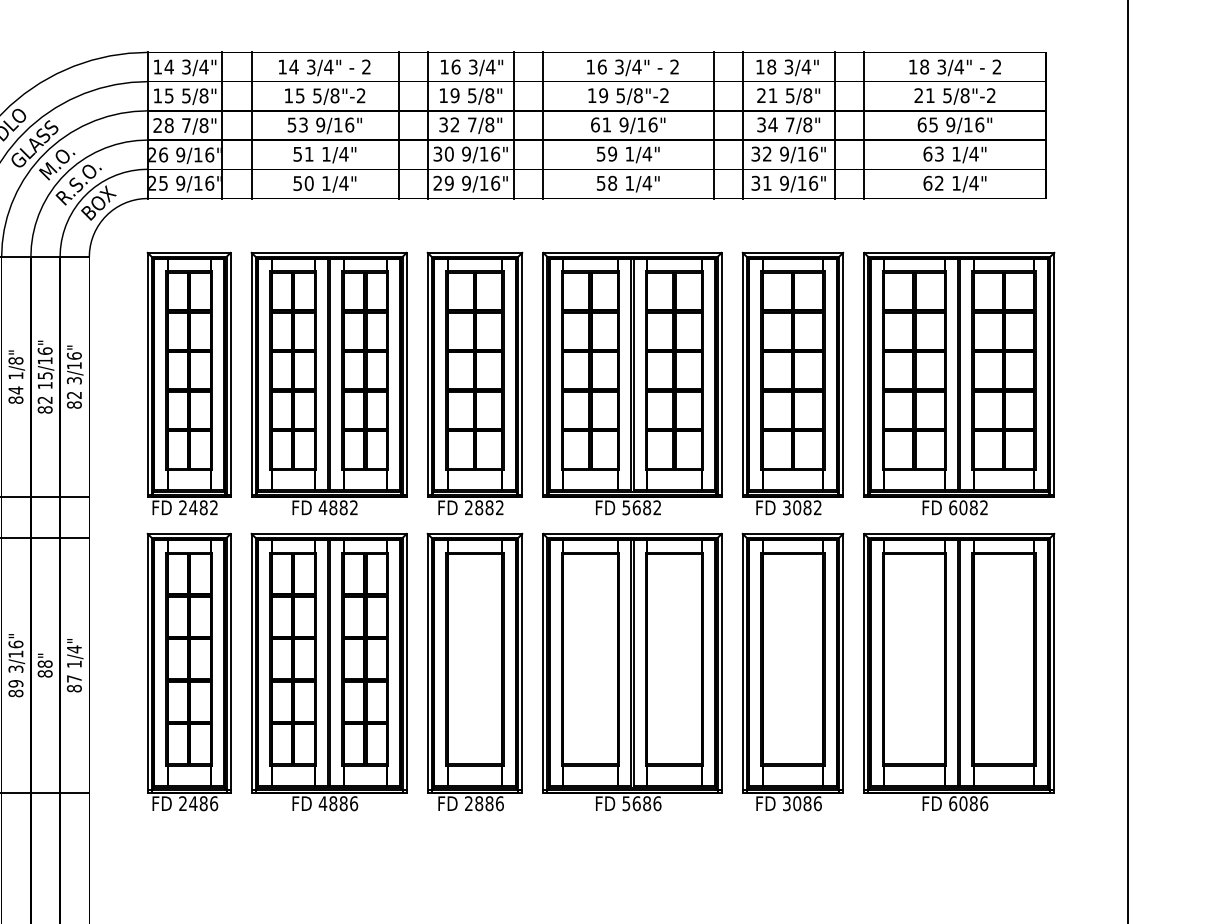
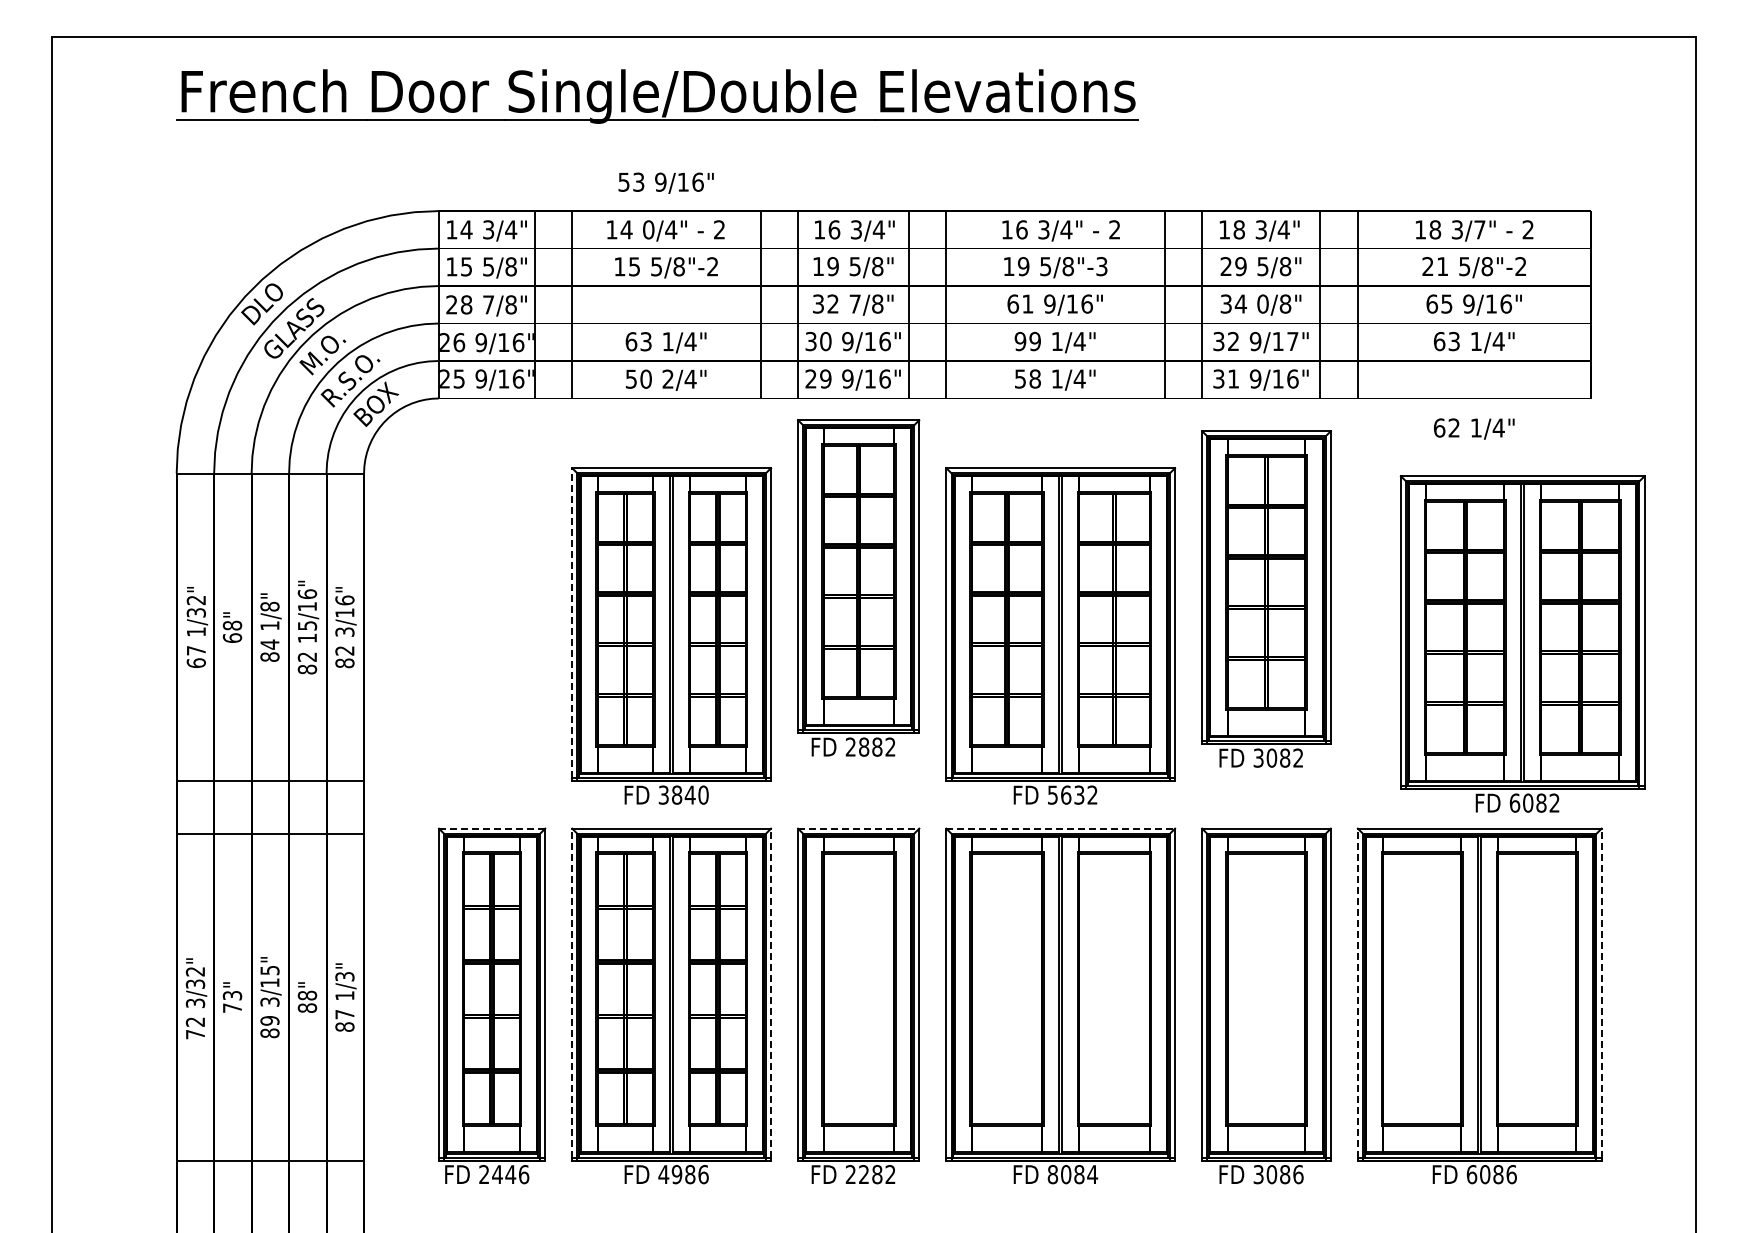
text: (311, 66) -> (648, 229), 3/4" -> 0/4"
text: (959, 66) -> (1479, 229), 3/4" -> 3/7"
text: (664, 95) -> (1101, 266), 5/8"-2 -> 5/8"-3
text: (772, 95) -> (1240, 266), 21 -> 29
text: (789, 124) -> (1262, 303), 7/8" -> 0/8"
text: (324, 125) -> (665, 182), moved
text: (601, 153) -> (1020, 340), 59 -> 99
text: (303, 154) -> (638, 341), 51 -> 63
text: (813, 154) -> (1292, 341), 9/16" -> 9/17"
text: (325, 182) -> (667, 378), 1/4" -> 2/4"
text: (955, 183) -> (1474, 428), moved
line: (251, 373) -> (572, 623), solid -> dashed
part: (189, 383) -> (492, 635), removed
part: (474, 383) -> (858, 587), moved
part: (792, 383) -> (1266, 598), moved
part: (959, 383) -> (1522, 643), moved
text: (338, 507) -> (683, 794), 4882 -> 3840
text: (647, 507) -> (1079, 794), 5682 -> 5632
line: (189, 533) -> (492, 828), solid -> dashed
line: (474, 533) -> (858, 828), solid -> dashed
line: (633, 533) -> (1061, 828), solid -> dashed
text: (15, 644) -> (269, 970), 3/16" -> 3/15"
text: (74, 649) -> (344, 976), 1/4" -> 1/3"
line: (251, 661) -> (572, 992), solid -> dashed
line: (407, 661) -> (771, 992), solid -> dashed
line: (863, 661) -> (1357, 992), solid -> dashed
line: (1054, 661) -> (1601, 992), solid -> dashed
text: (203, 803) -> (510, 1174), 2486 -> 2446
text: (332, 803) -> (676, 1174), 4886 -> 4986
text: (489, 803) -> (877, 1174), 2886 -> 2282
text: (641, 803) -> (1072, 1174), 5686 -> 8084

